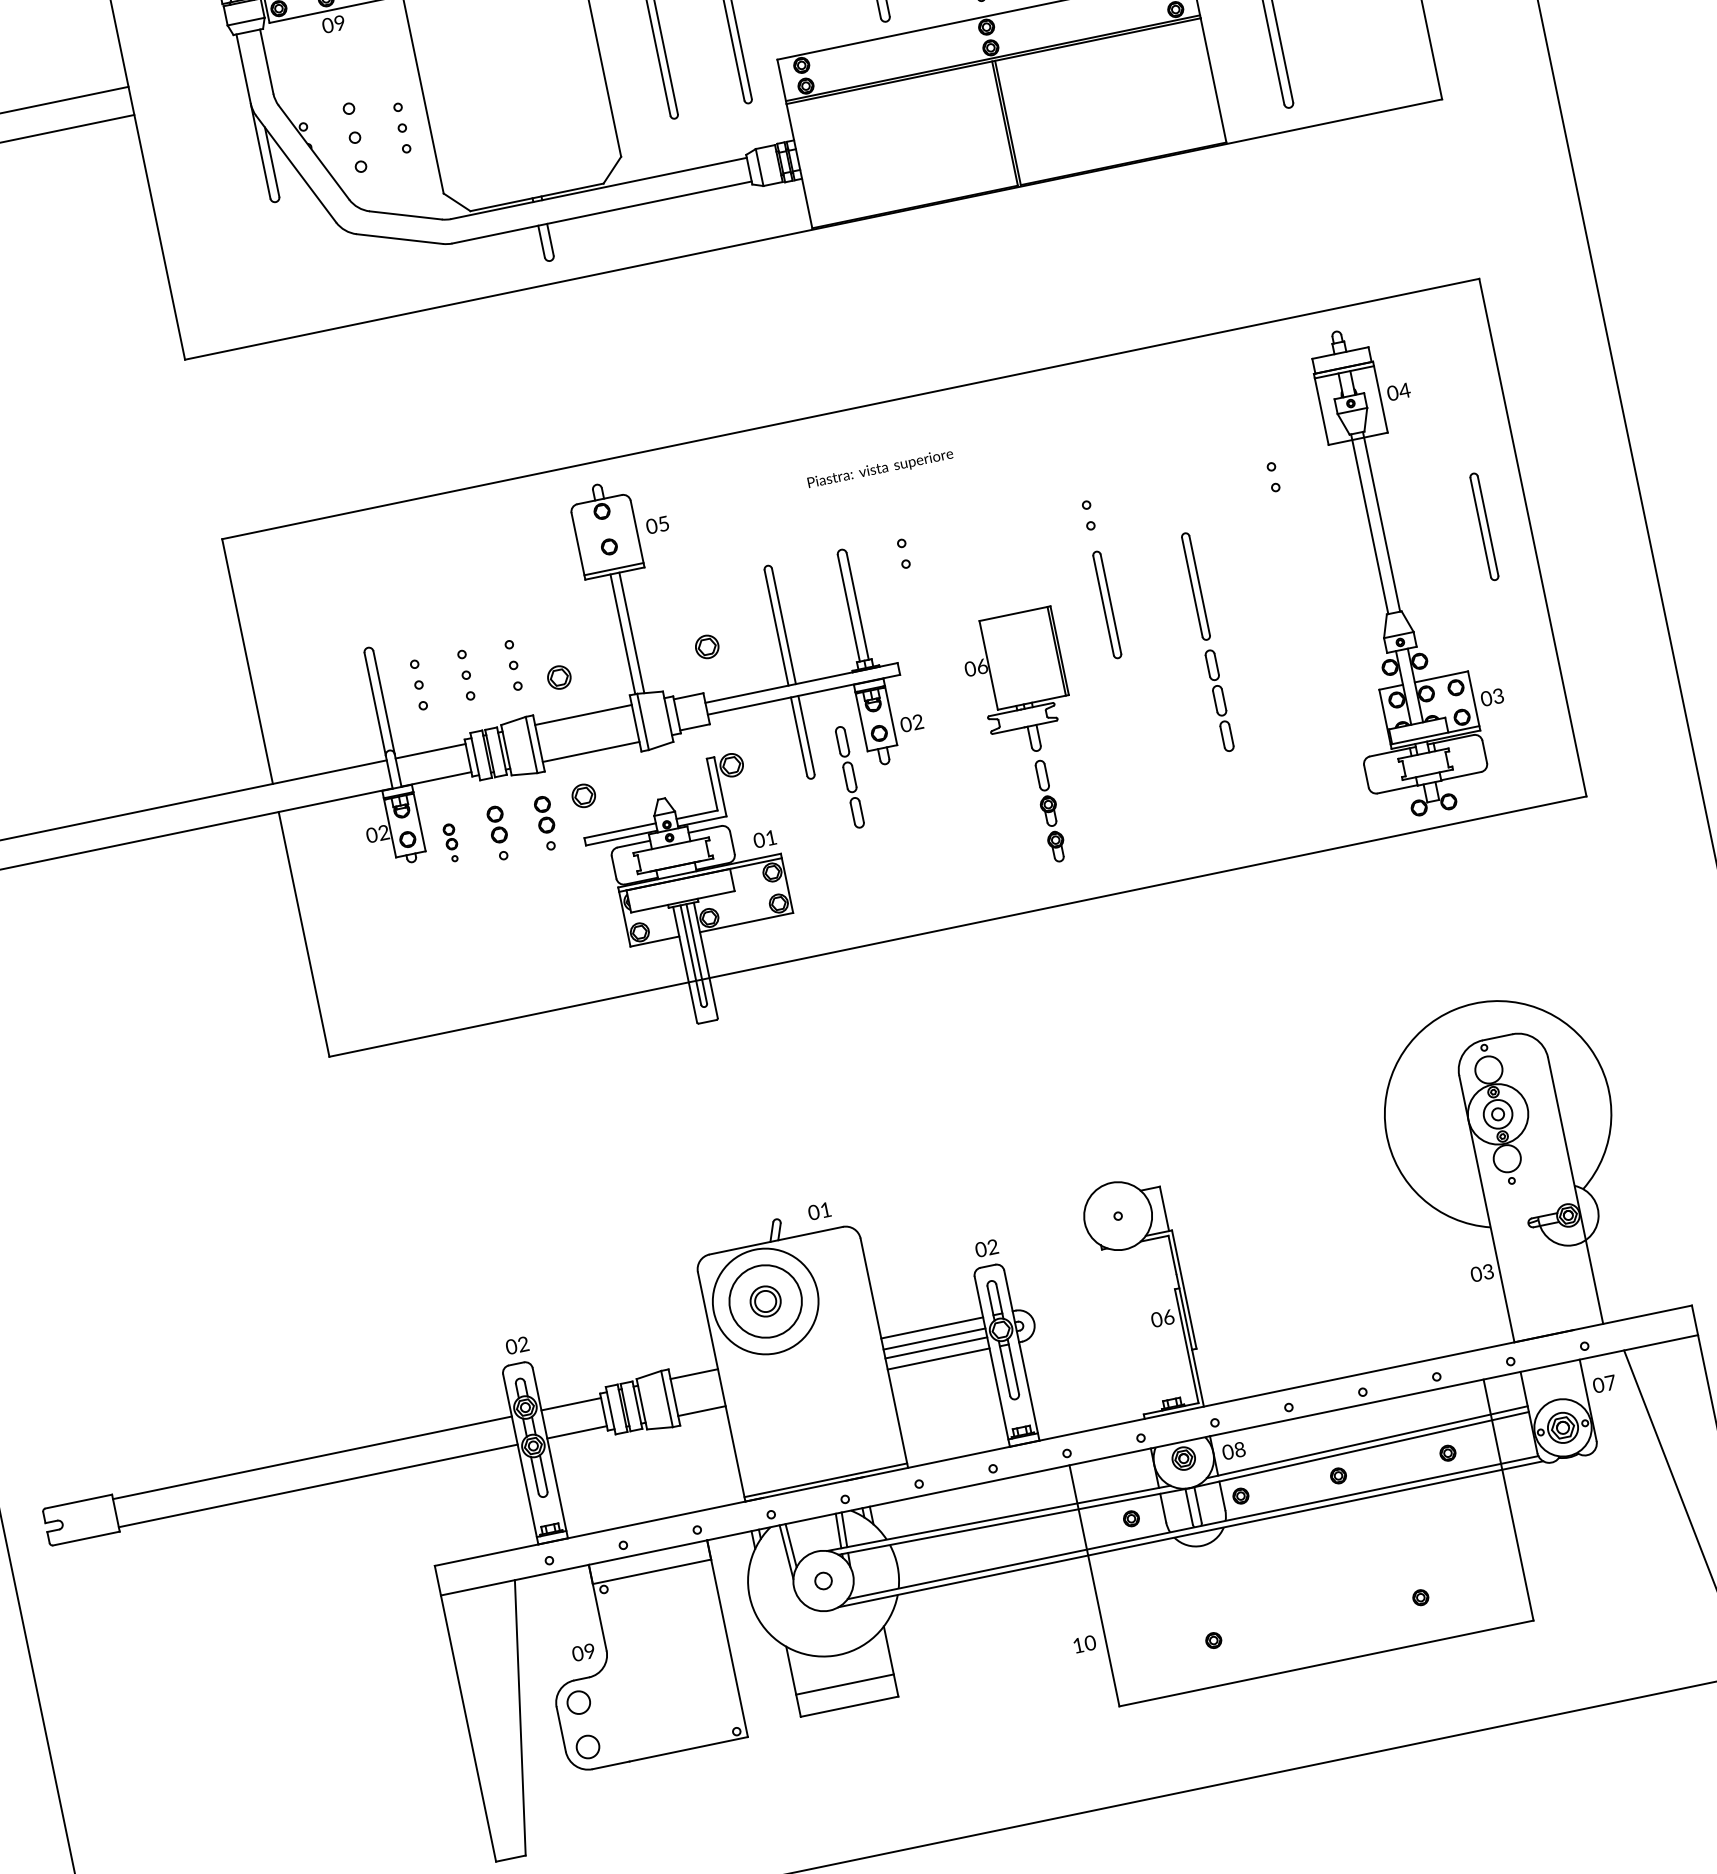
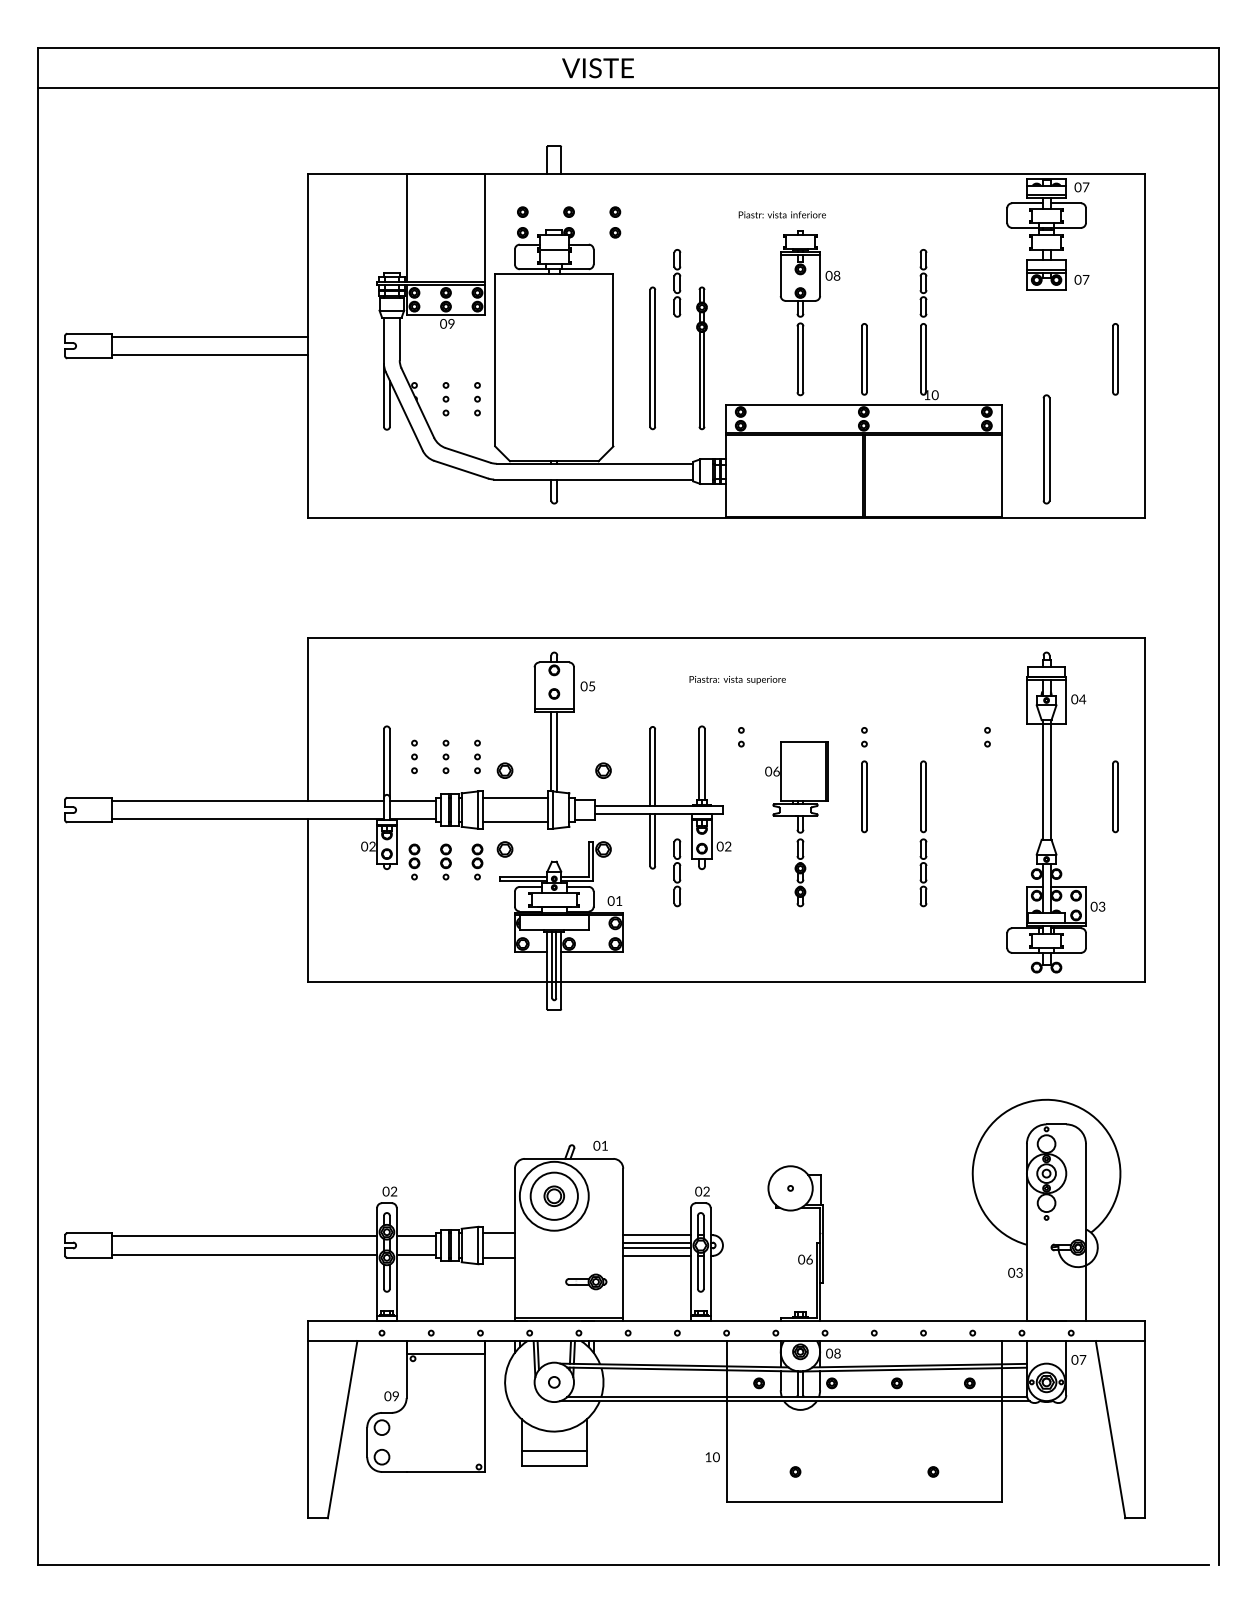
part: (354, 138) -> (445, 399), size x0.71
part: (1028, 739) -> (796, 824), moved
part: (451, 842) -> (414, 861), size x1.43
part: (840, 1419) -> (586, 1281), added

